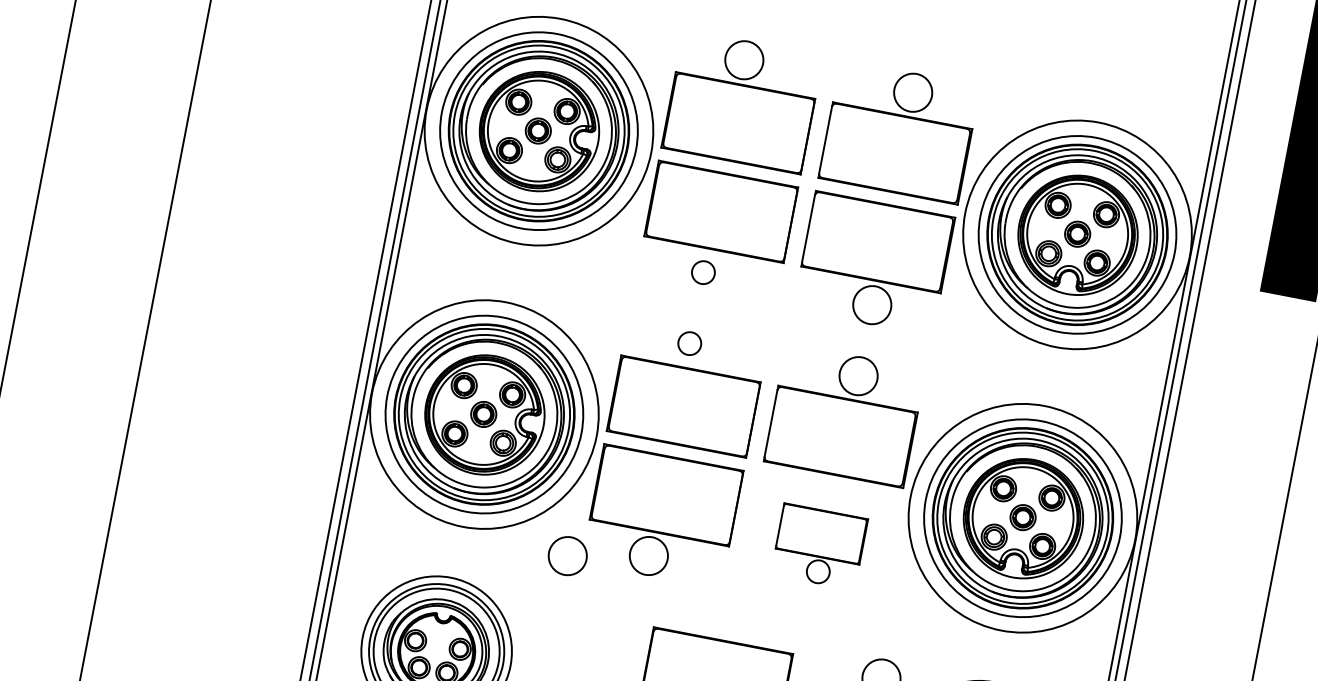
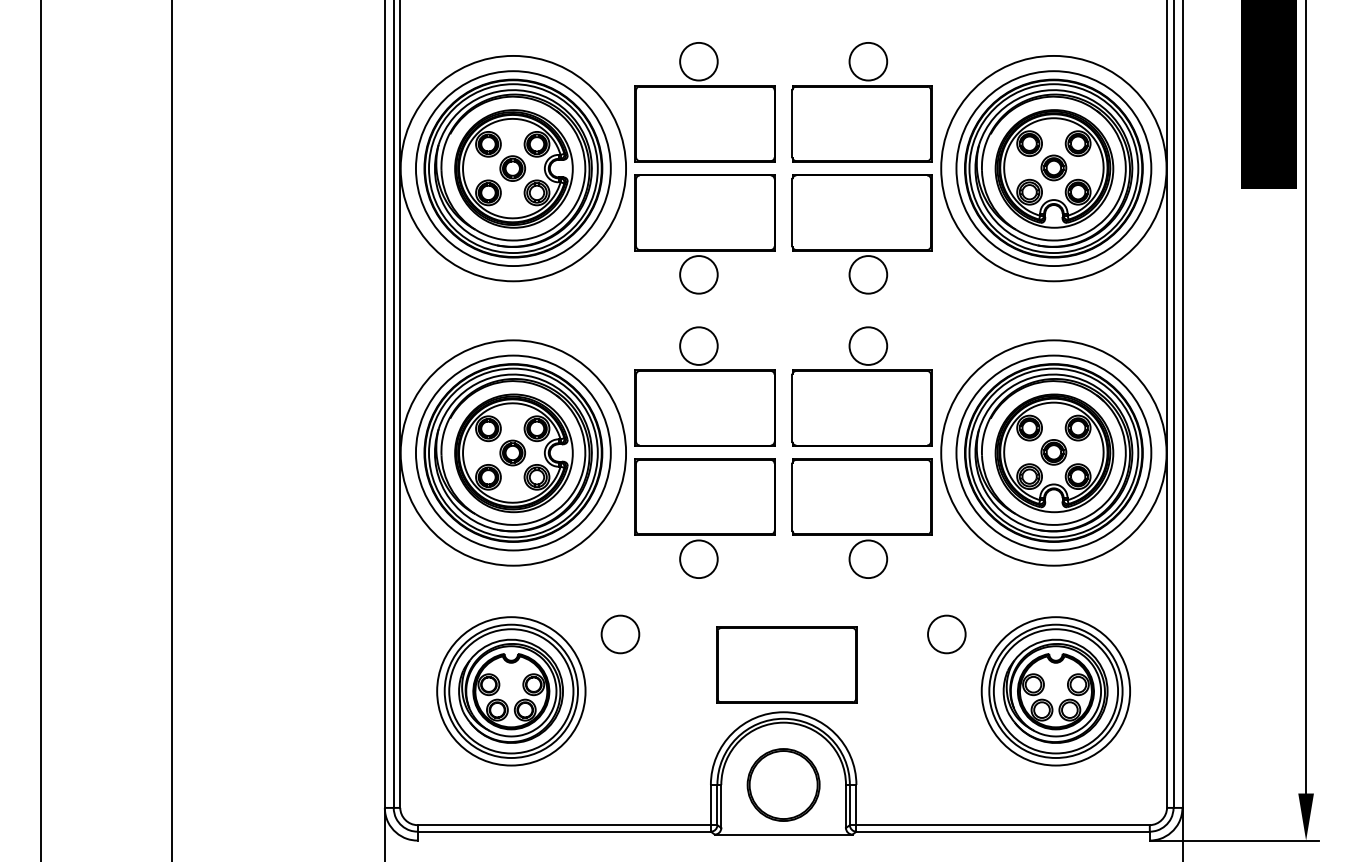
circle: (703, 272) -> (698, 274), size x1.67
circle: (689, 342) -> (698, 345), size x1.67
part: (818, 546) -> (861, 518), size x1.67
circle: (567, 556) -> (620, 634), moved

